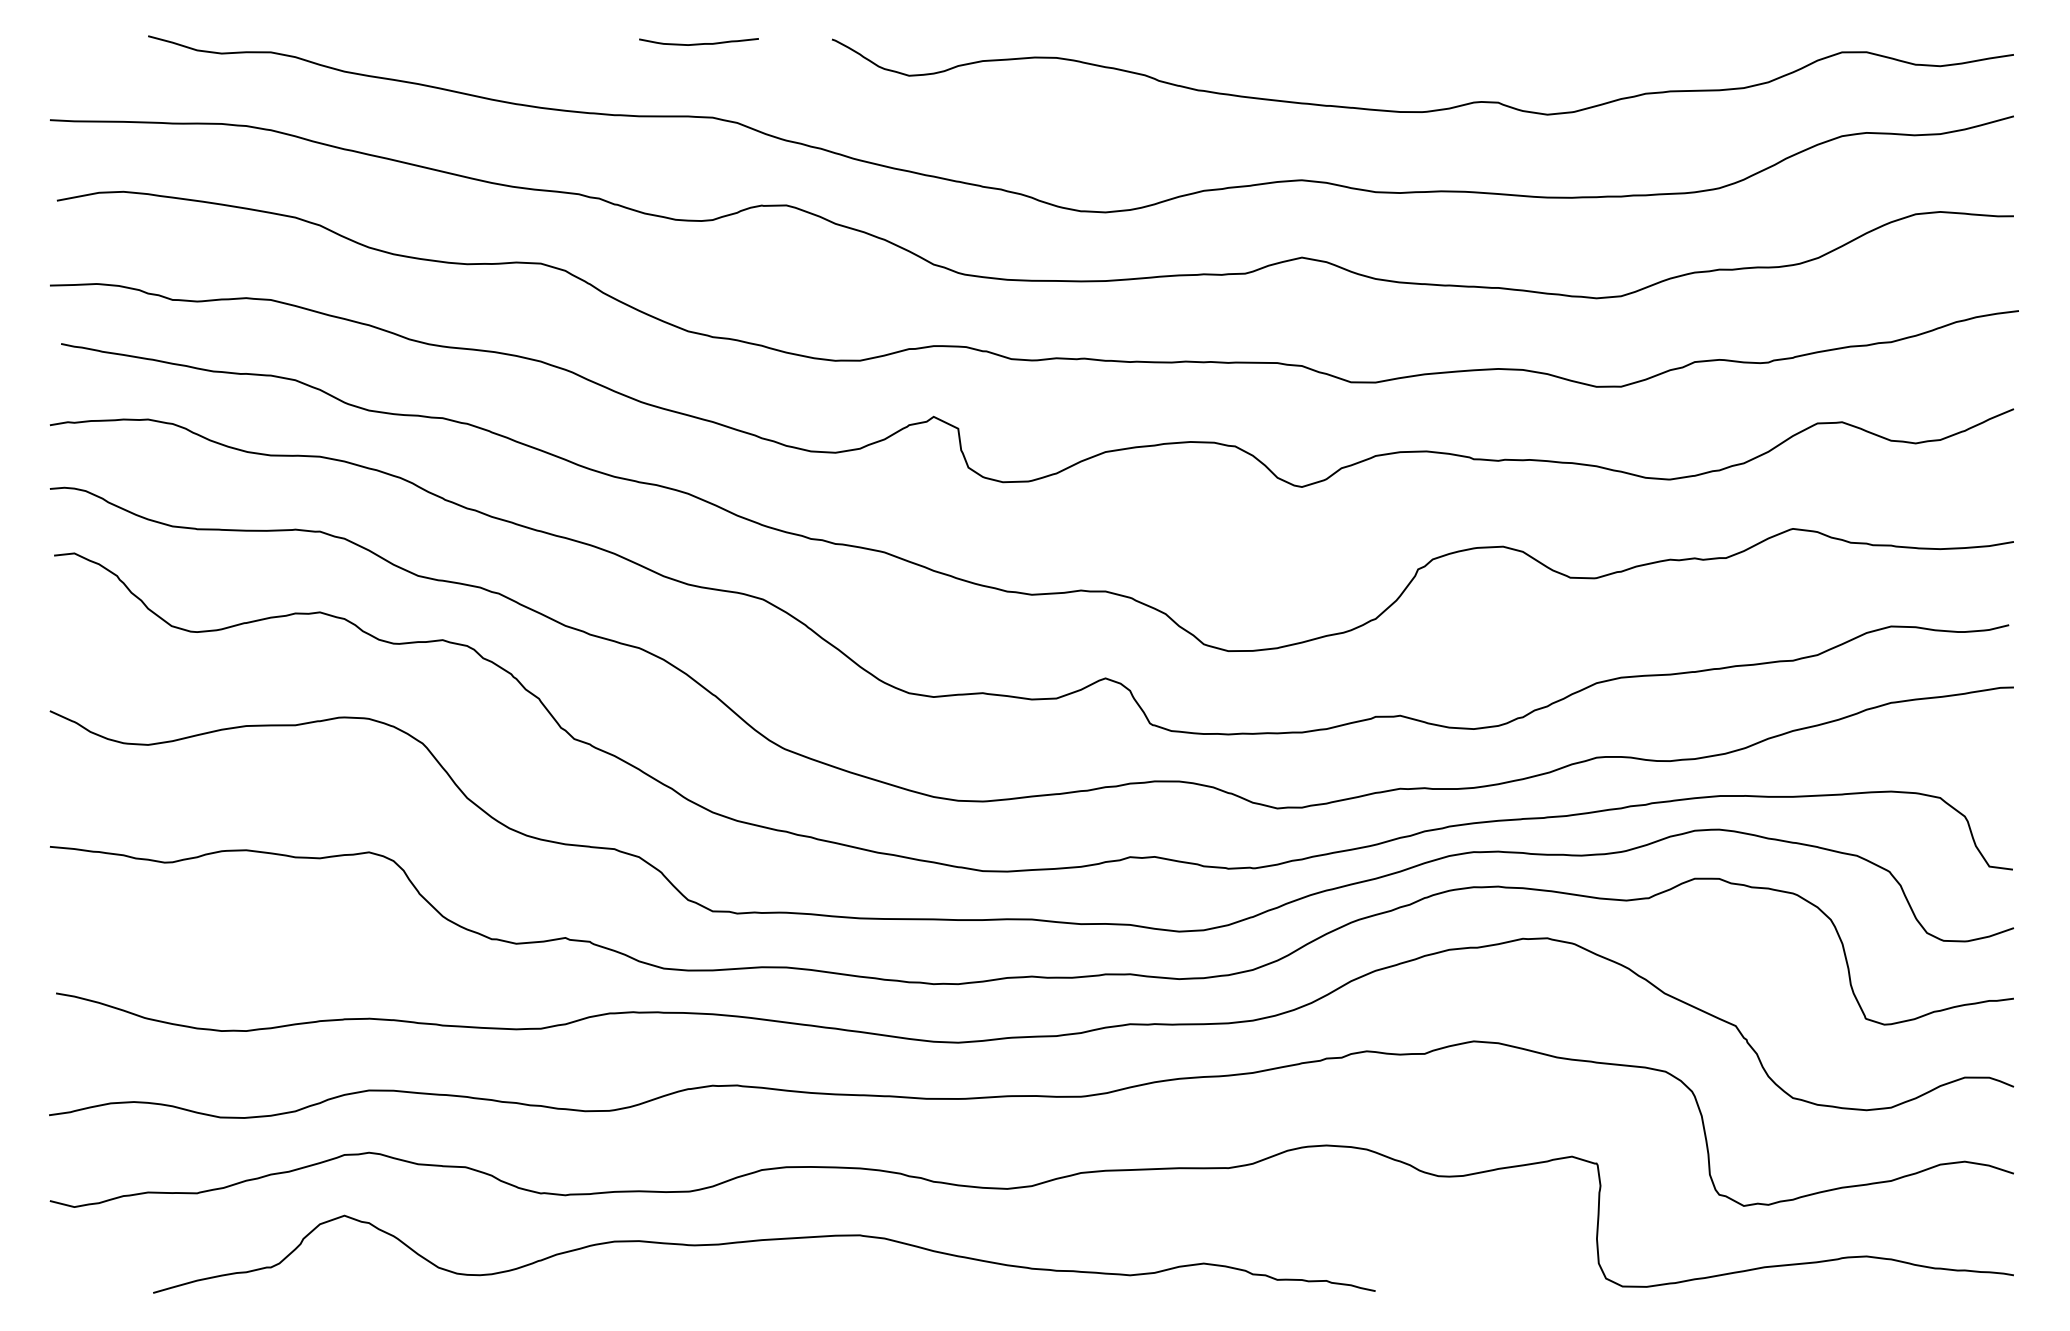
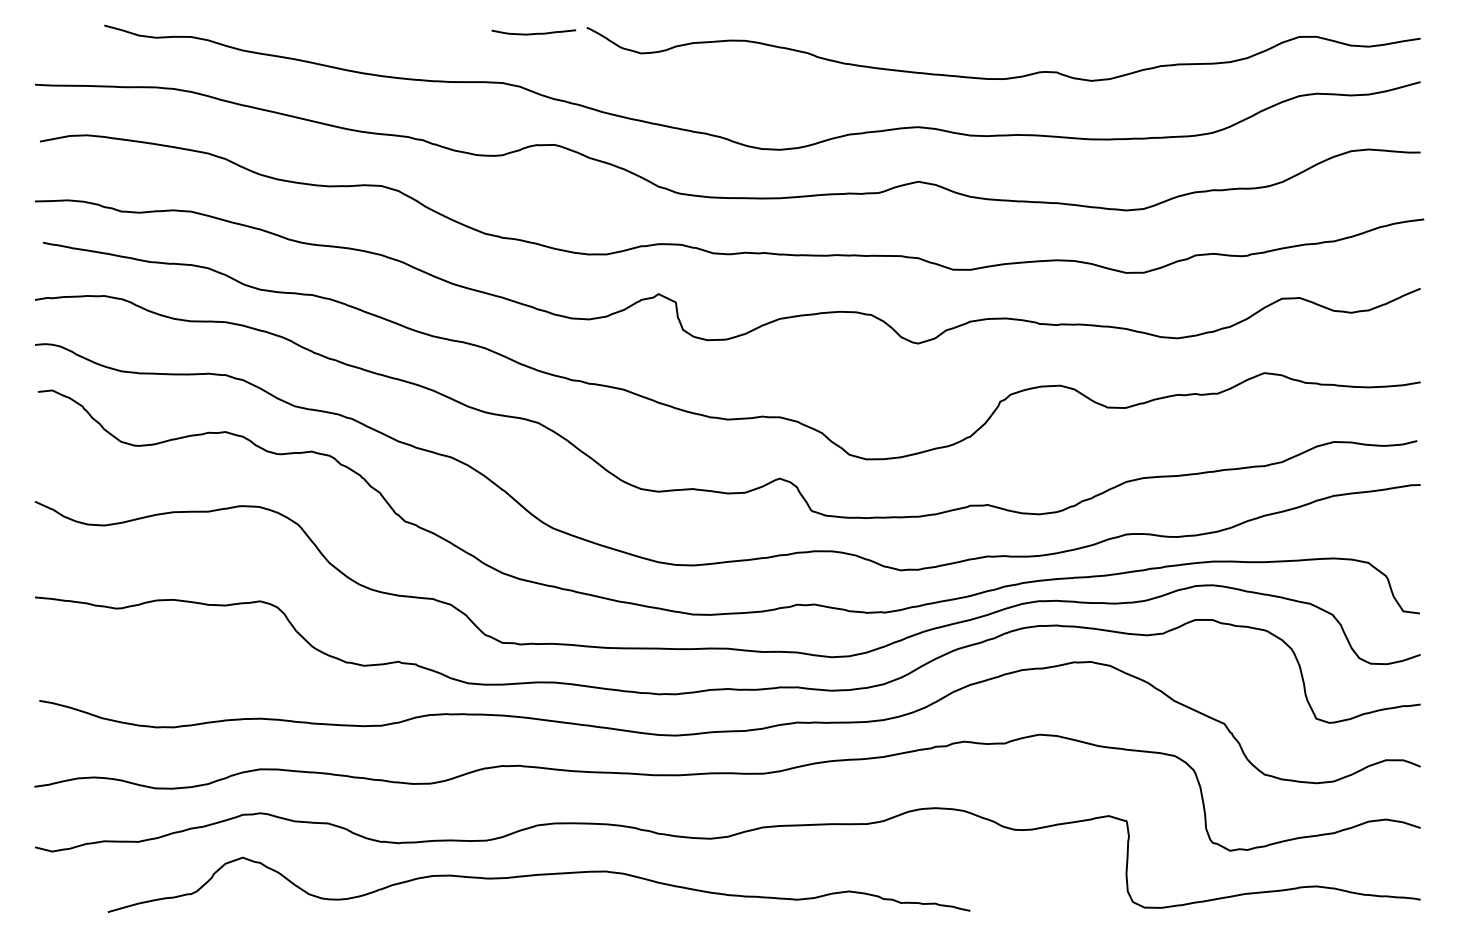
curve: (698, 43) -> (533, 33), moved

